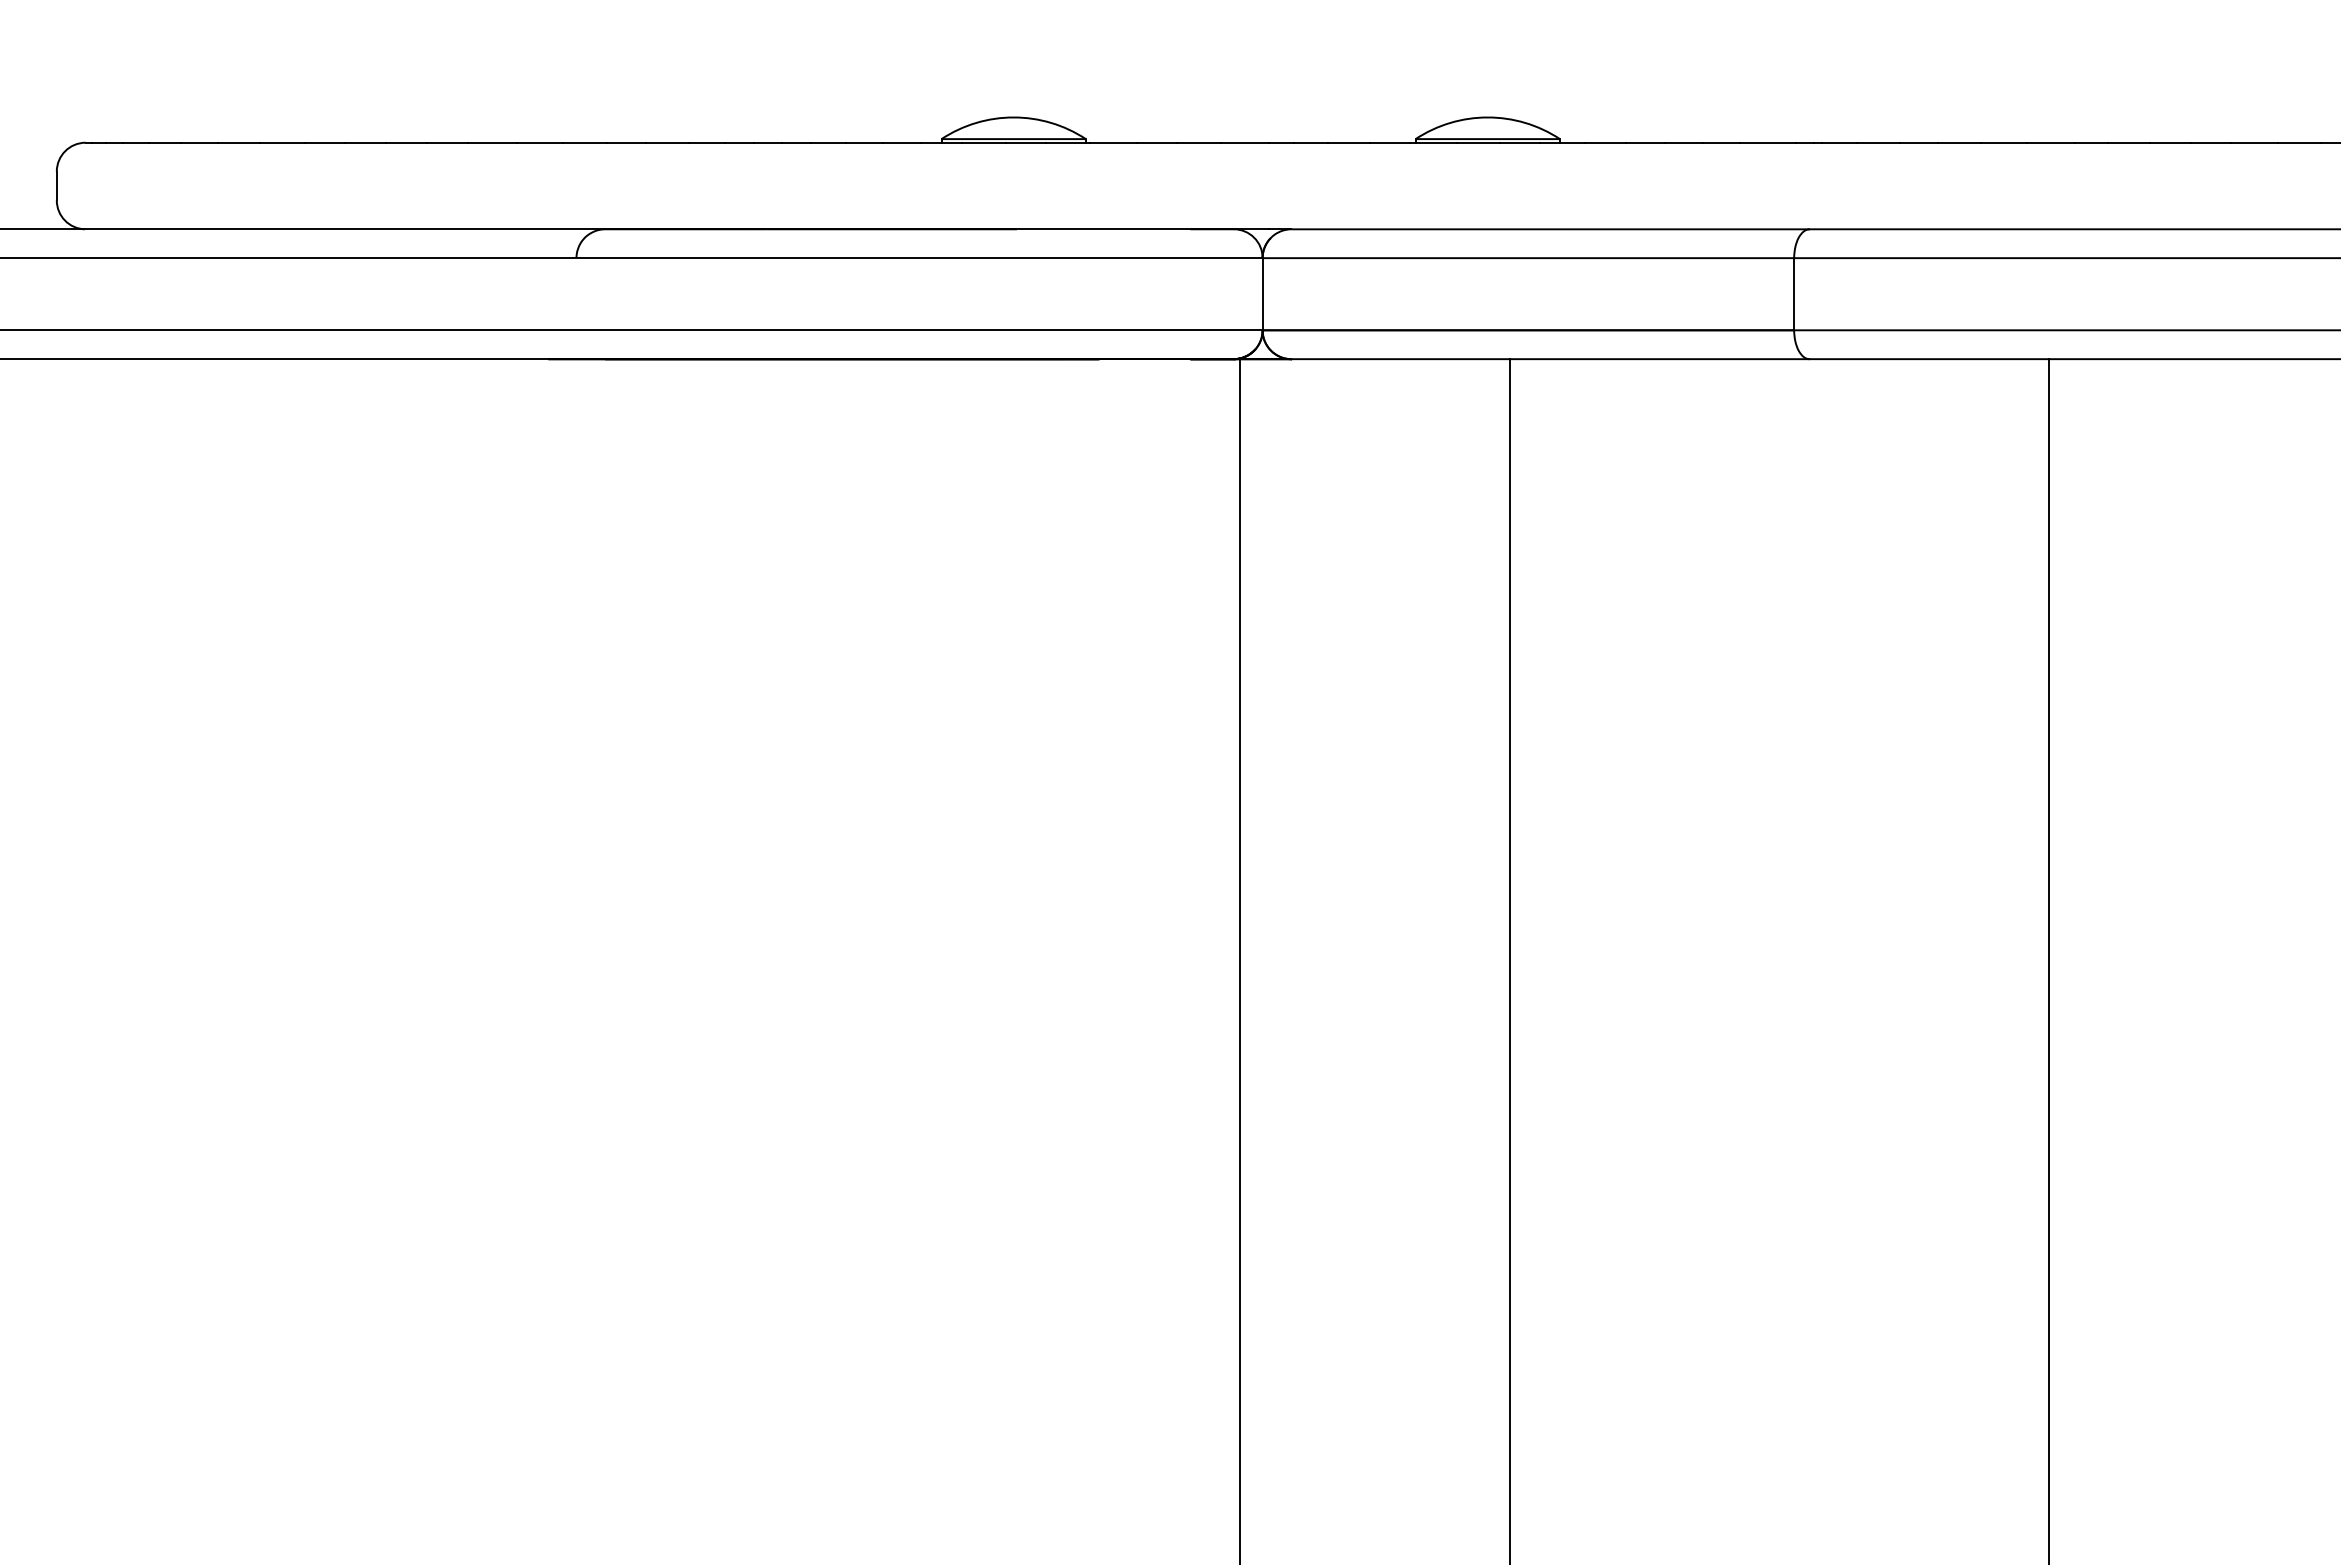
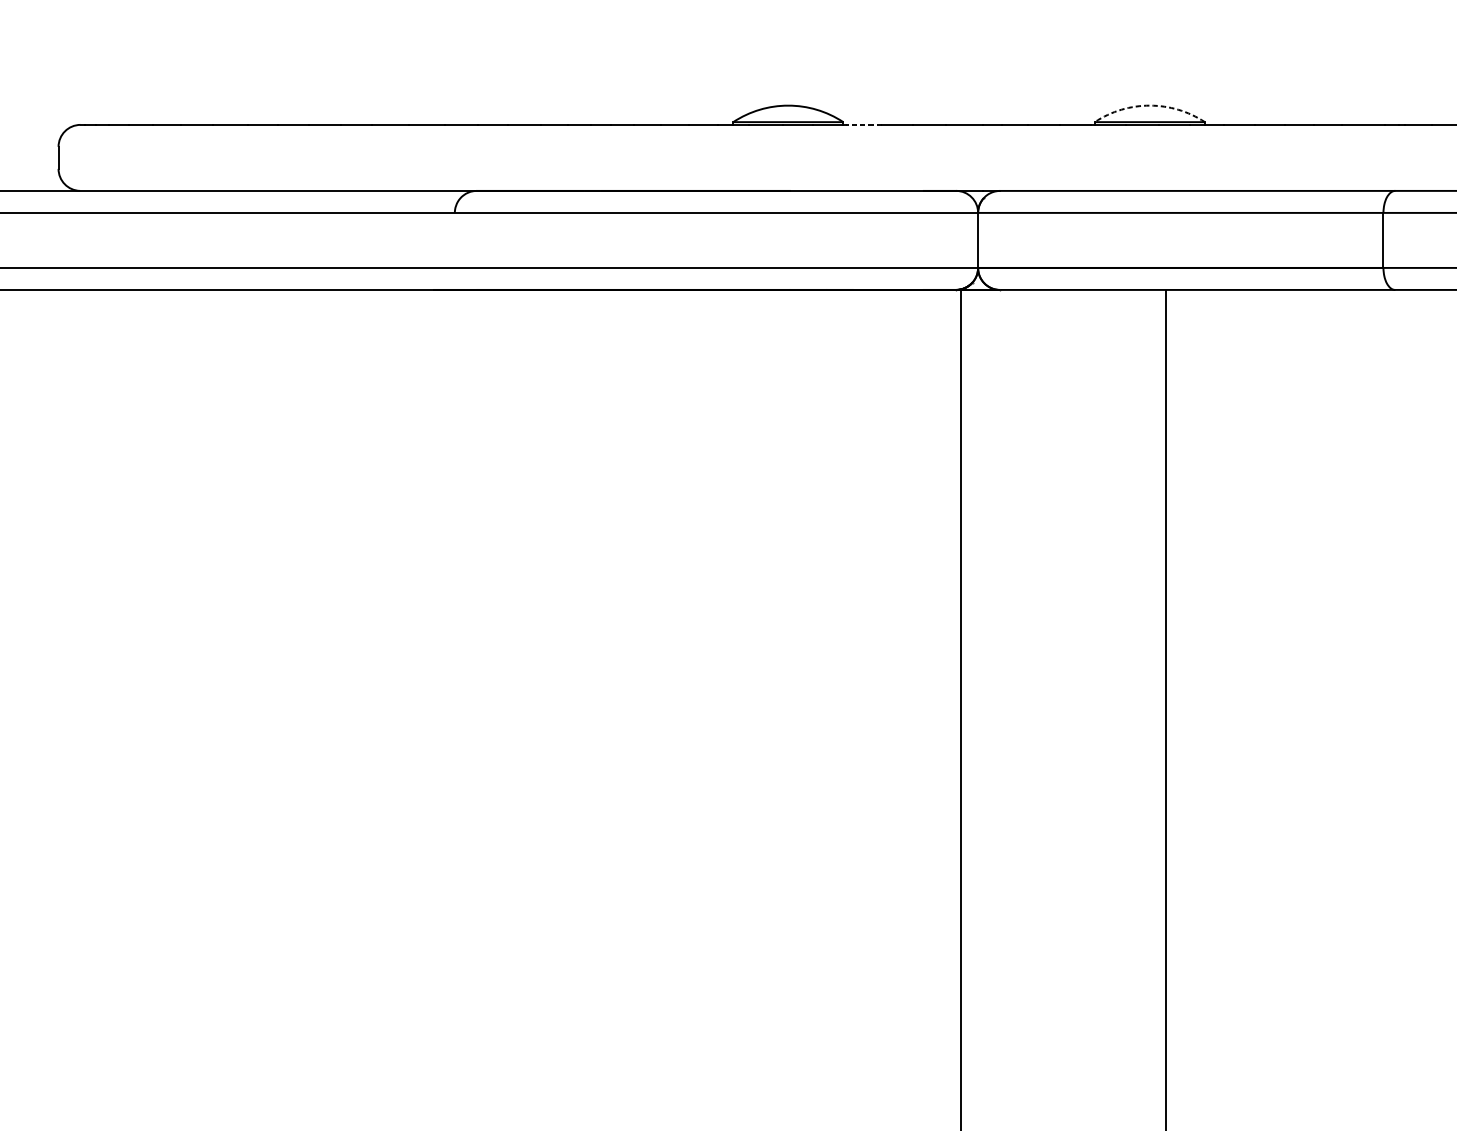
arc: (1487, 117) -> (1149, 105), solid -> dashed
line: (1113, 142) -> (864, 124), solid -> dashed

